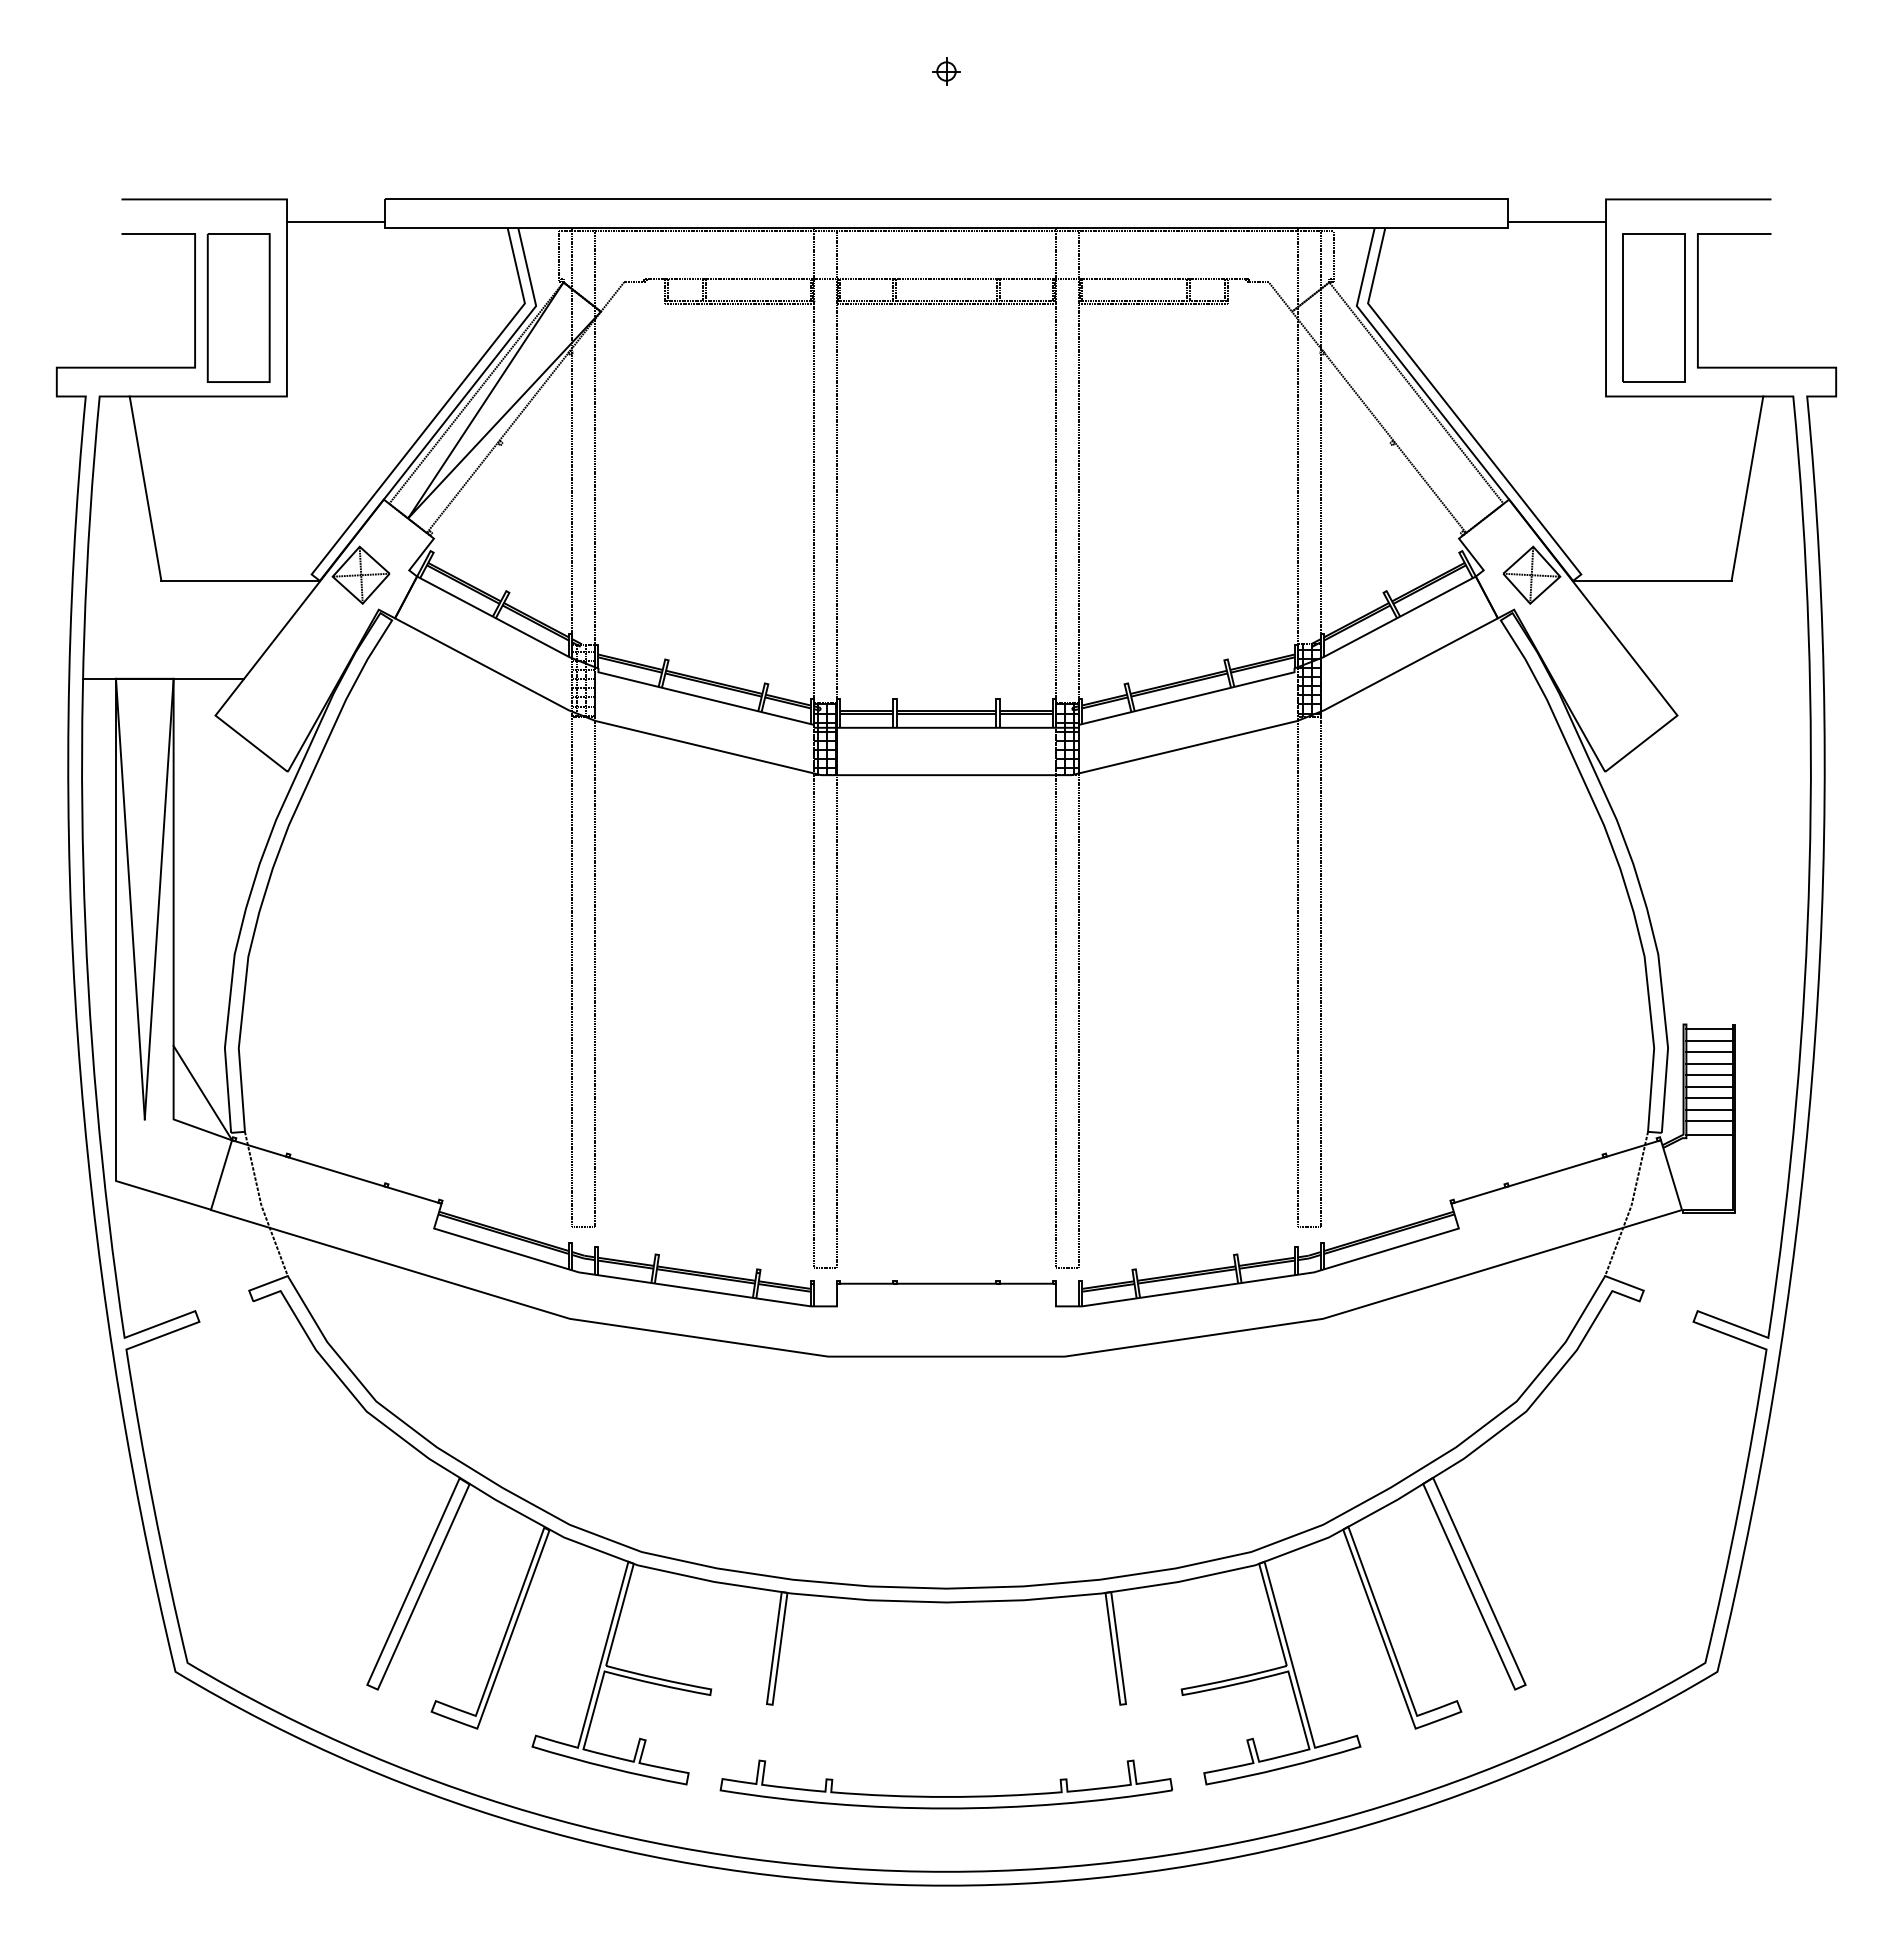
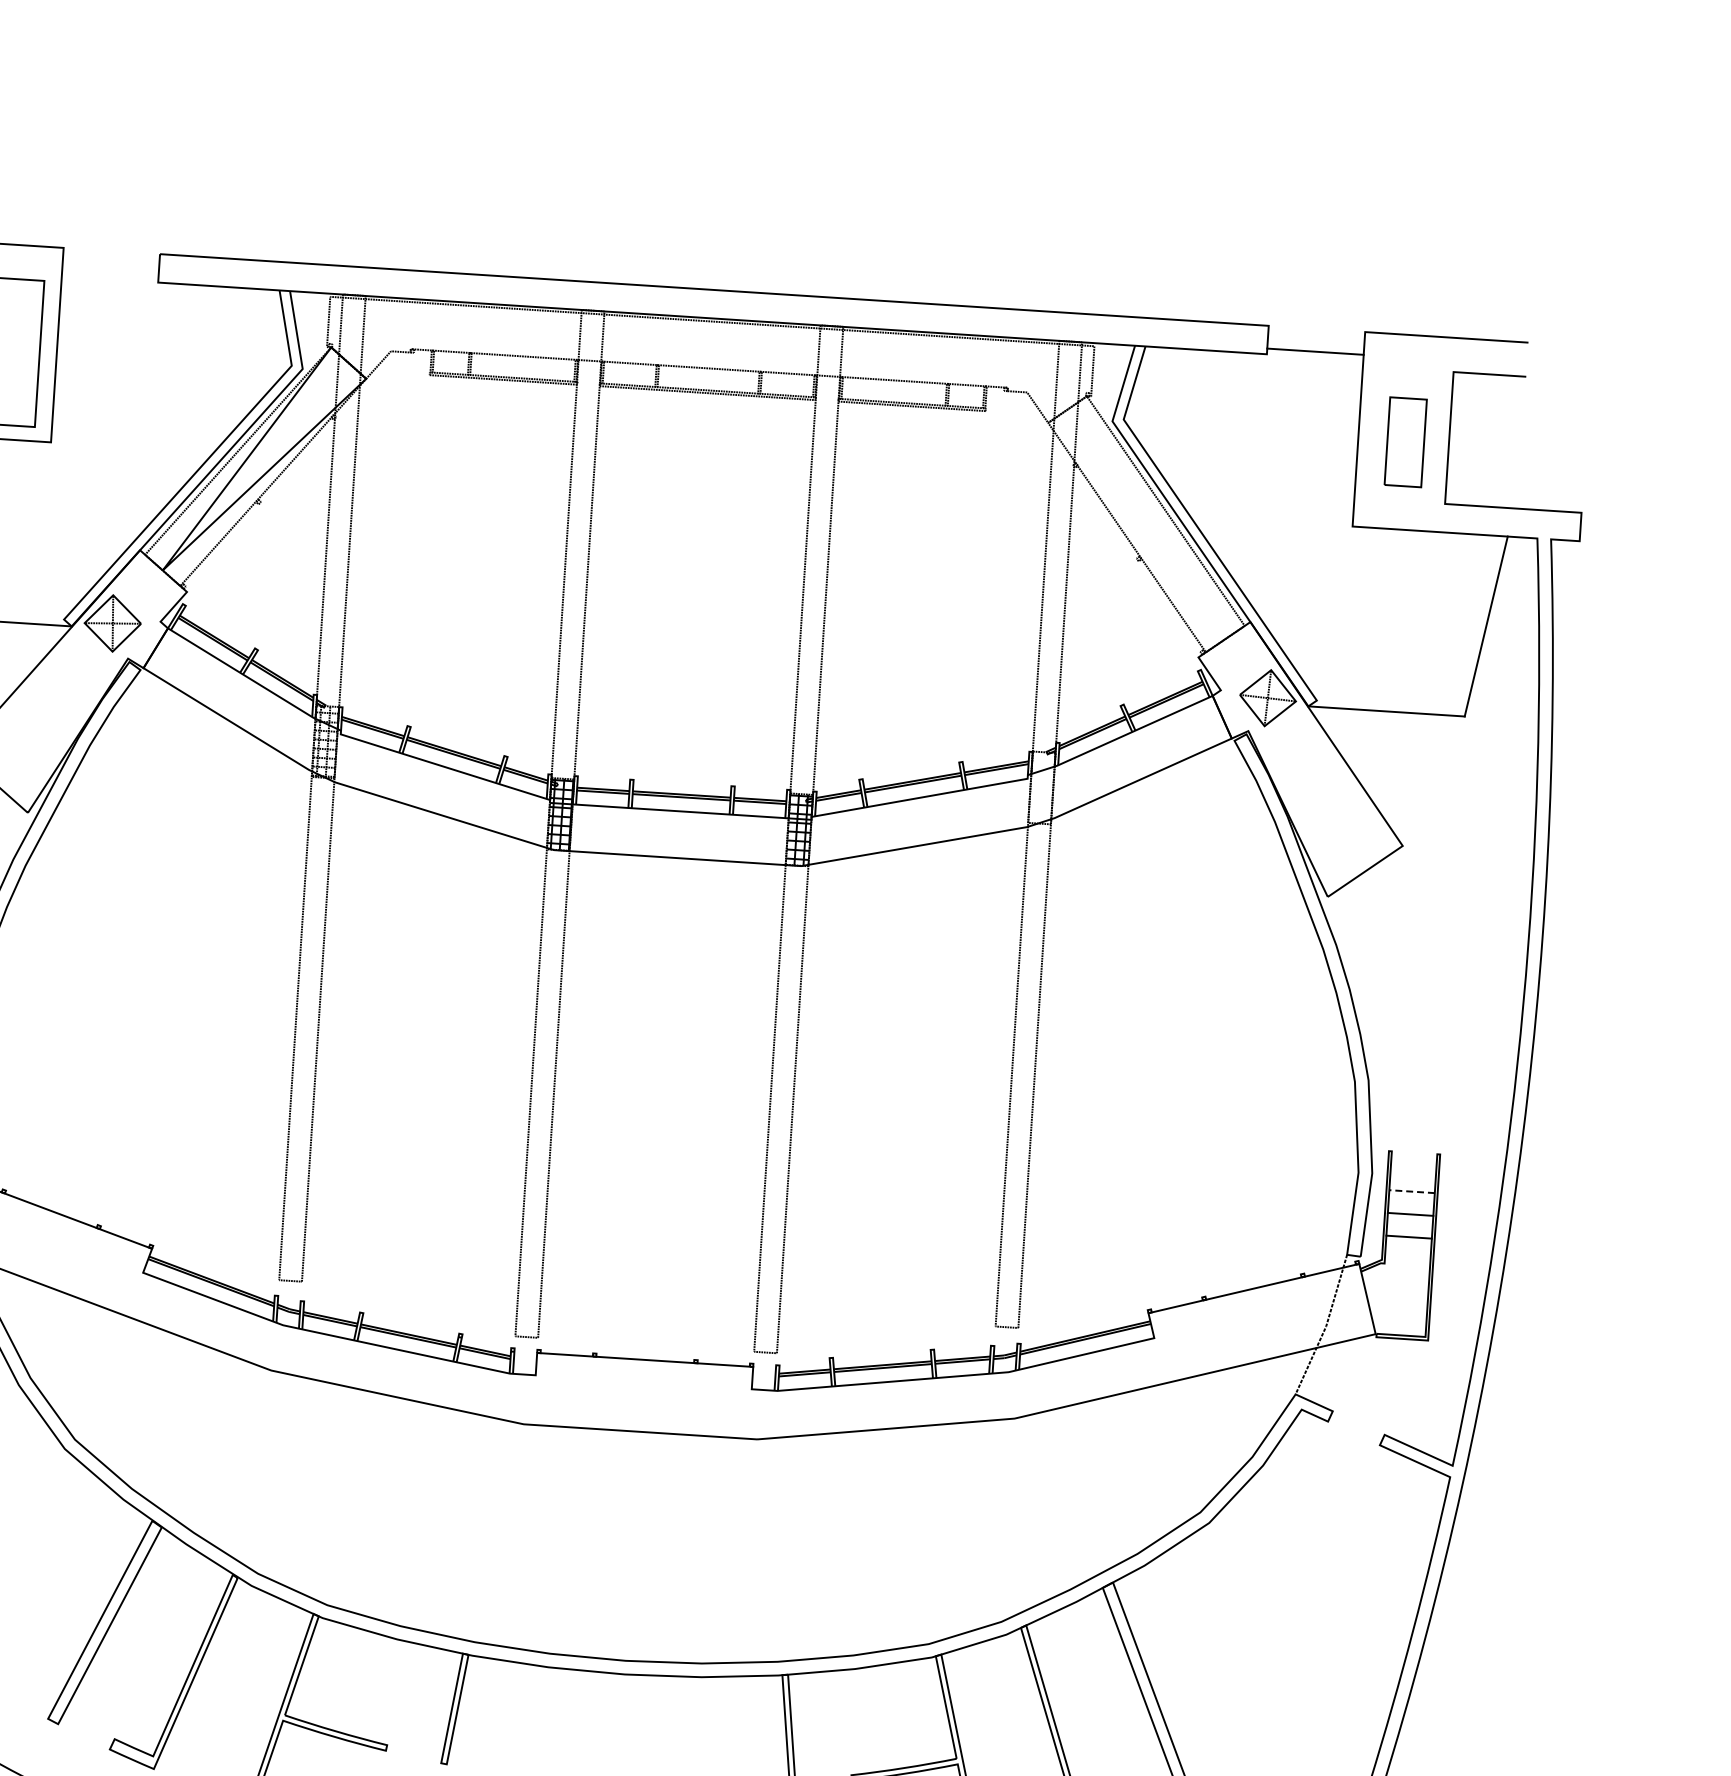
part: (946, 71) -> (722, 163), removed
line: (335, 222) -> (110, 273), removed
part: (1653, 307) -> (1405, 441), size x0.6
hatch: (1309, 680) -> (1041, 787), removed
line: (1709, 1029) -> (1414, 1157), removed
line: (1709, 1040) -> (1413, 1168), removed
line: (1709, 1052) -> (1412, 1180), removed
line: (1708, 1063) -> (1411, 1191), solid -> dashed
line: (1709, 1075) -> (1411, 1203), removed
line: (1709, 1098) -> (1409, 1225), removed
line: (1709, 1121) -> (1408, 1248), removed
line: (1709, 1134) -> (1407, 1261), removed

